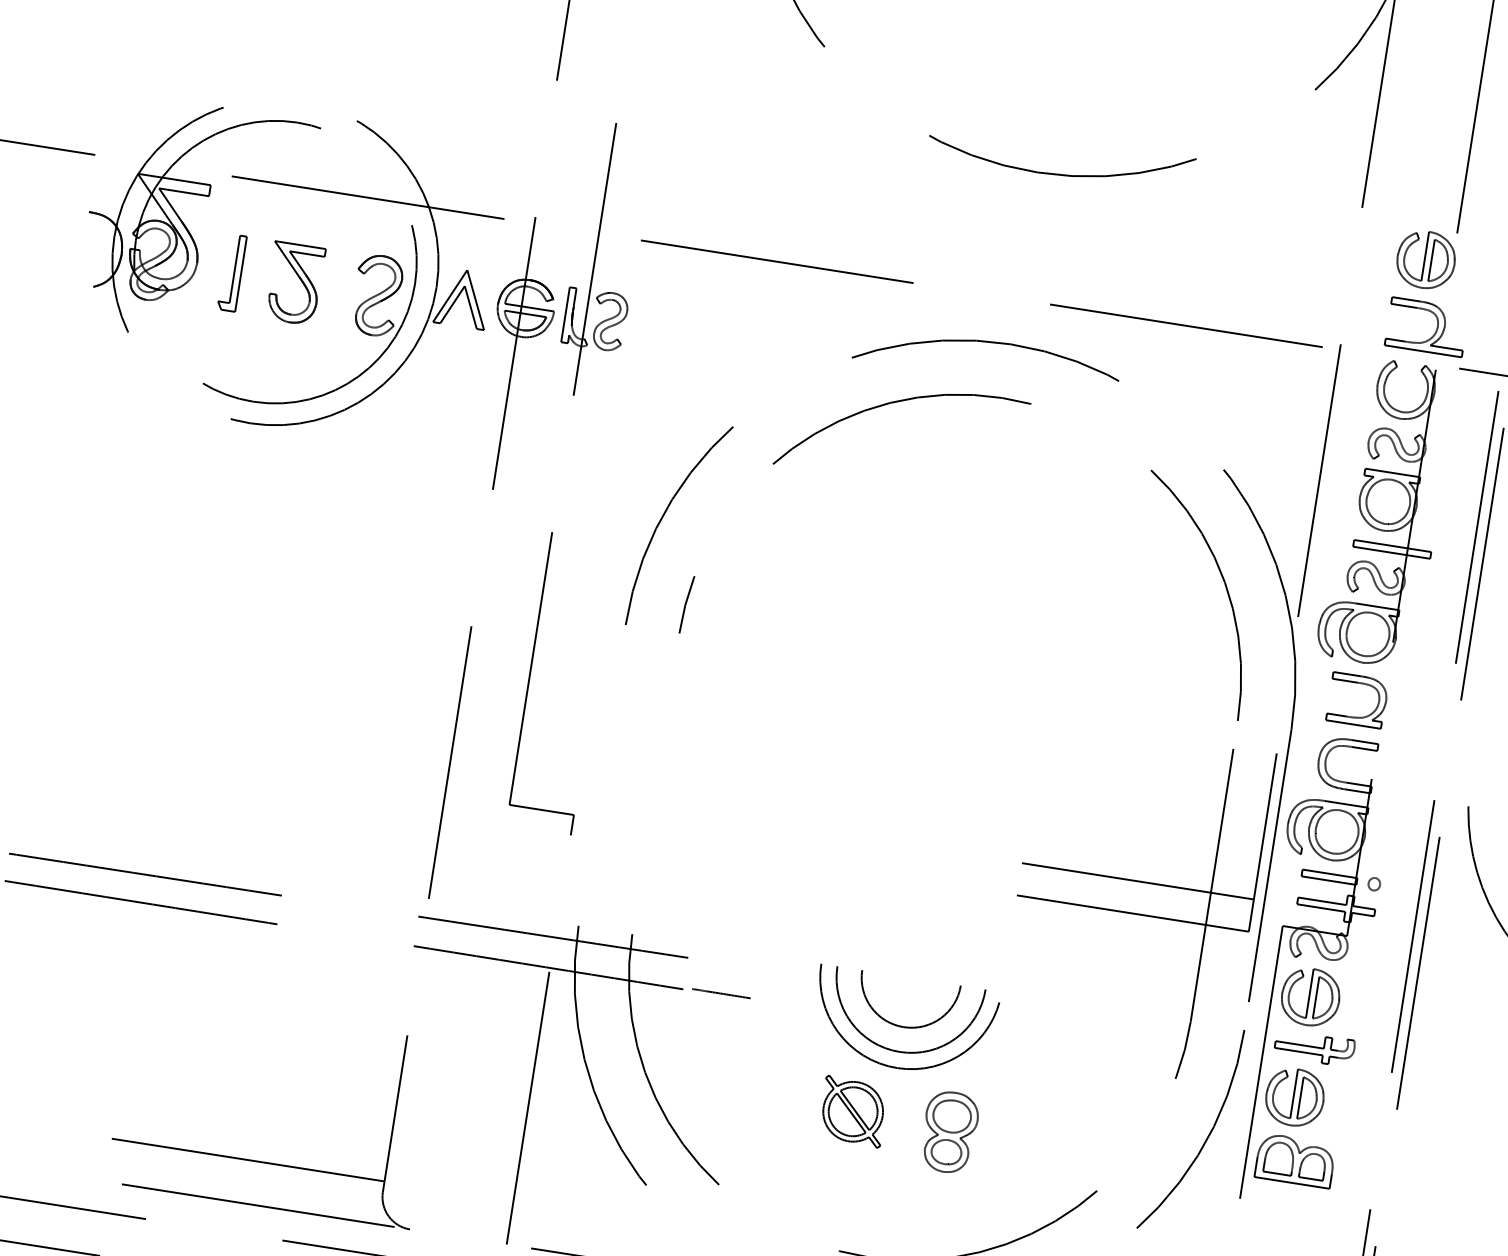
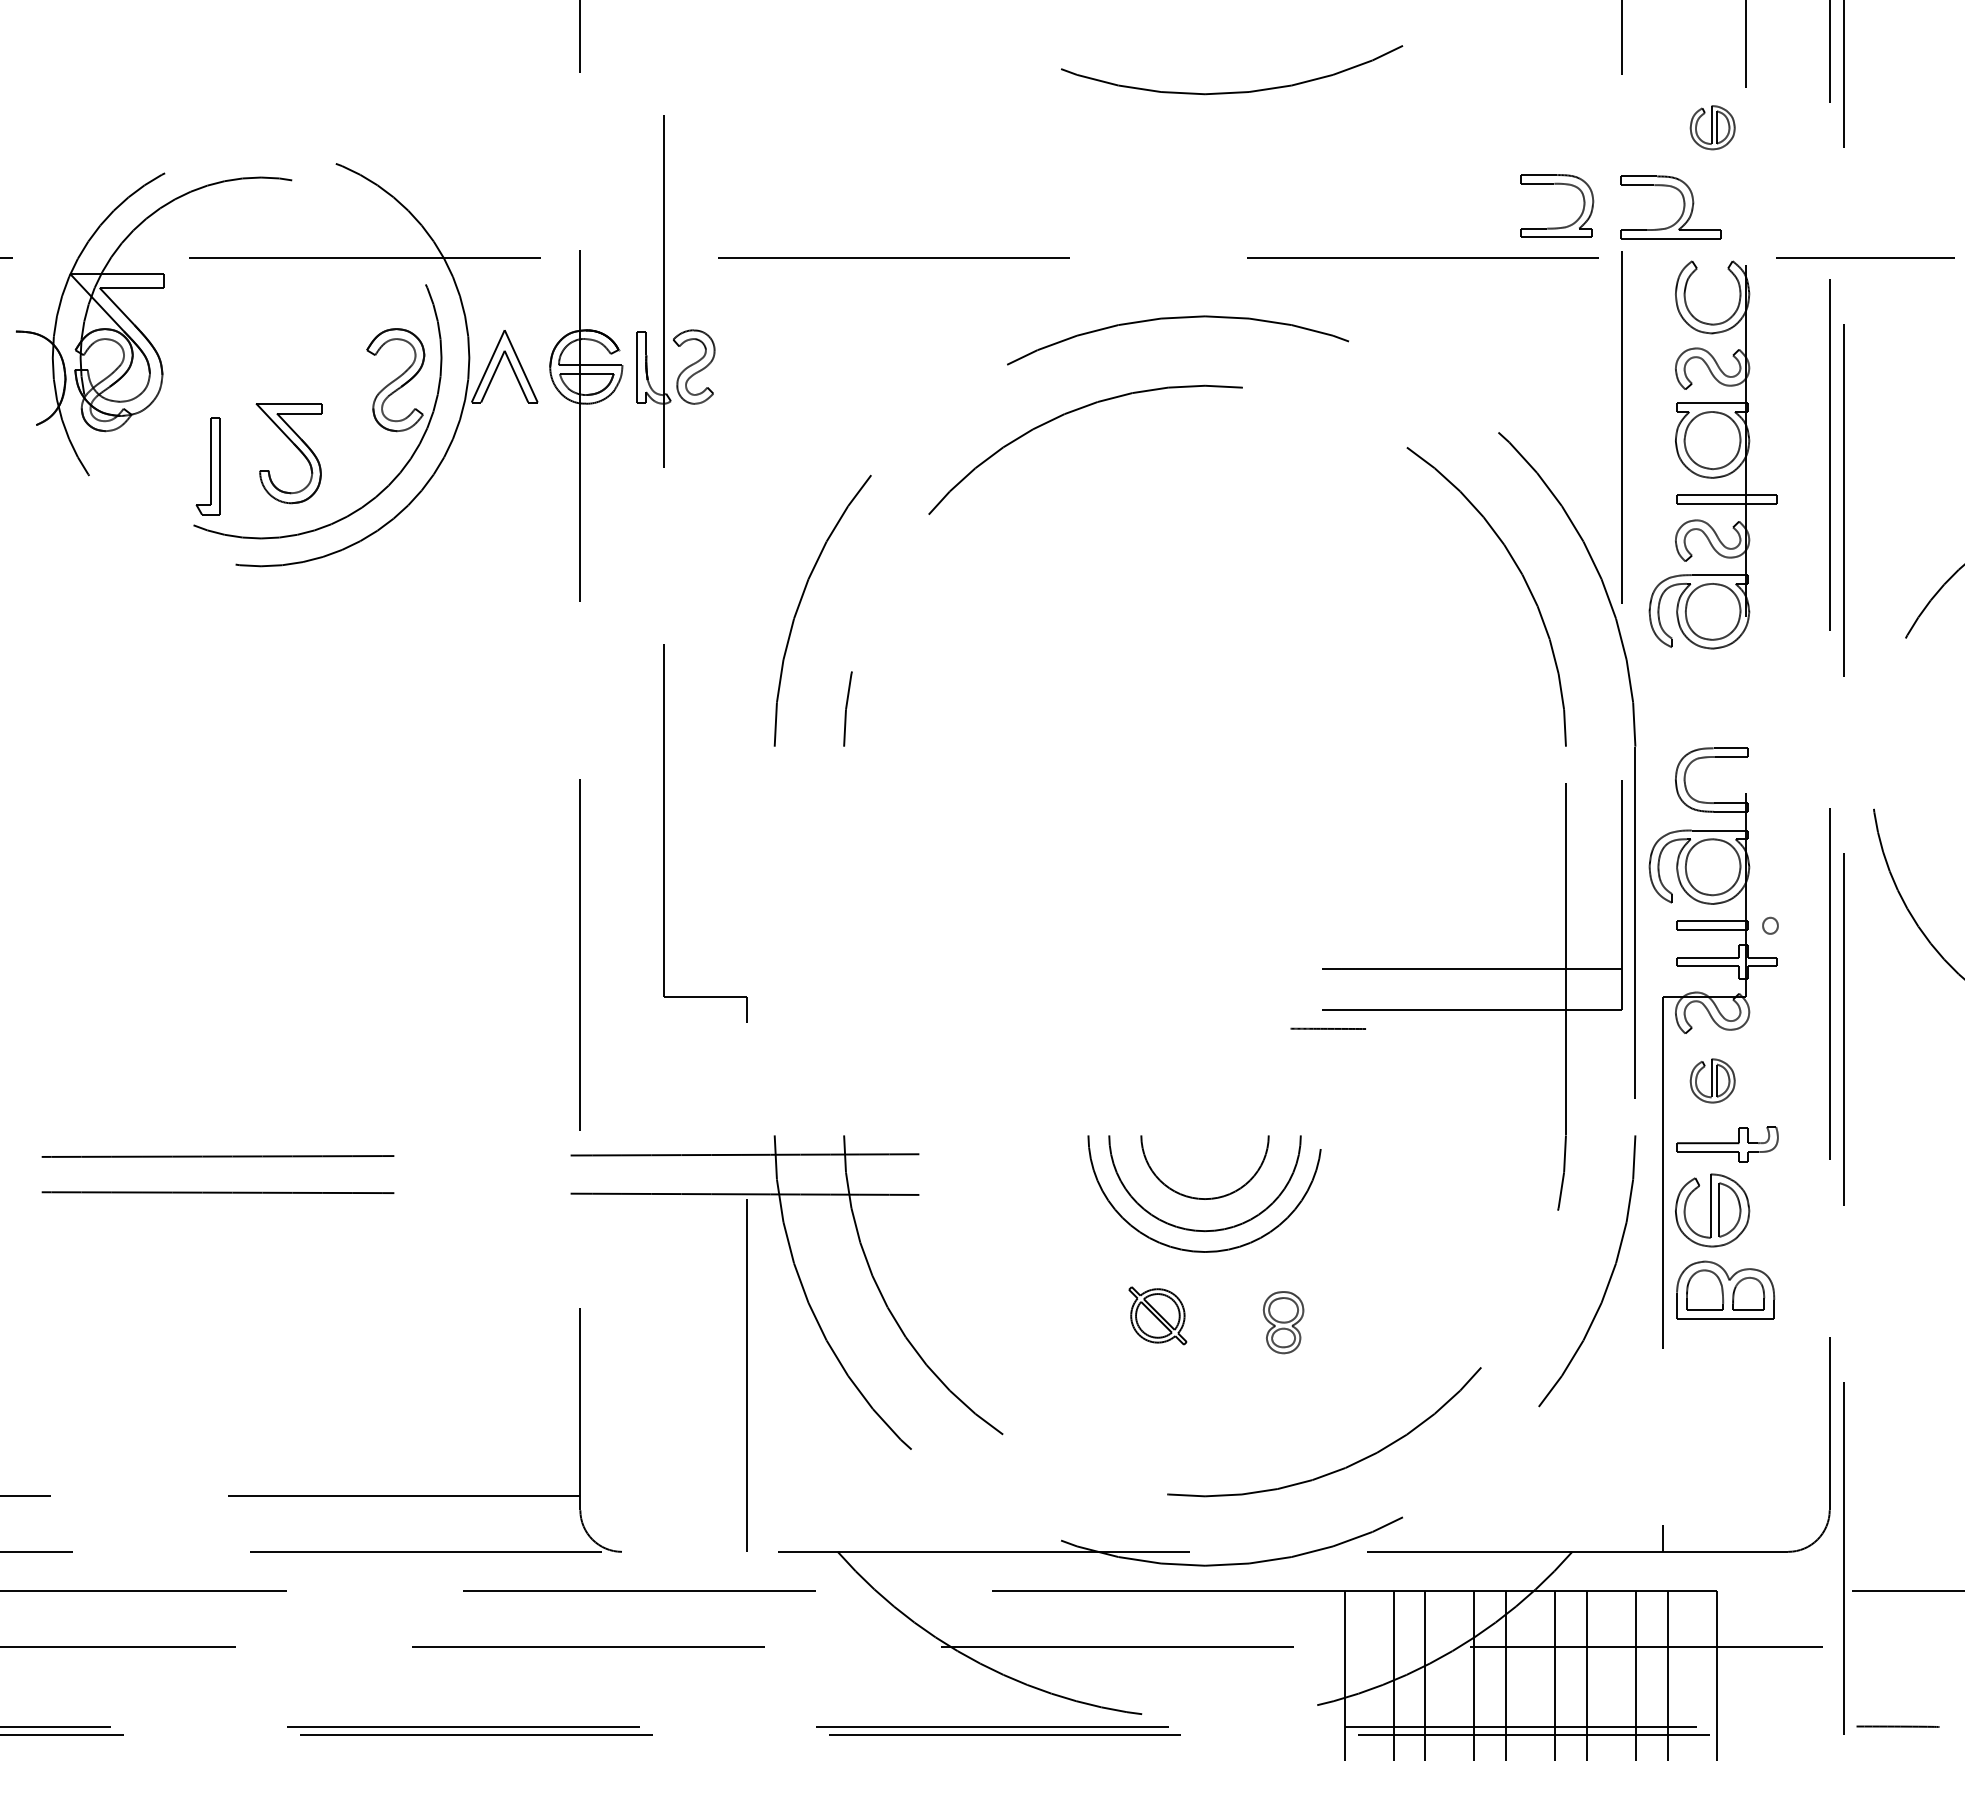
part: (1426, 259) -> (1712, 127), size x0.6
part: (231, 273) -> (207, 466), moved
part: (299, 279) -> (295, 447), moved
part: (1435, 330) -> (1682, 210), moved
part: (1360, 683) -> (1557, 184), moved
line: (720, 993) -> (1327, 1028), moved
part: (1310, 996) -> (1712, 1080), size x0.6
part: (852, 1111) -> (1157, 1315), size x0.7
part: (949, 1132) -> (1283, 1322), size x0.6

